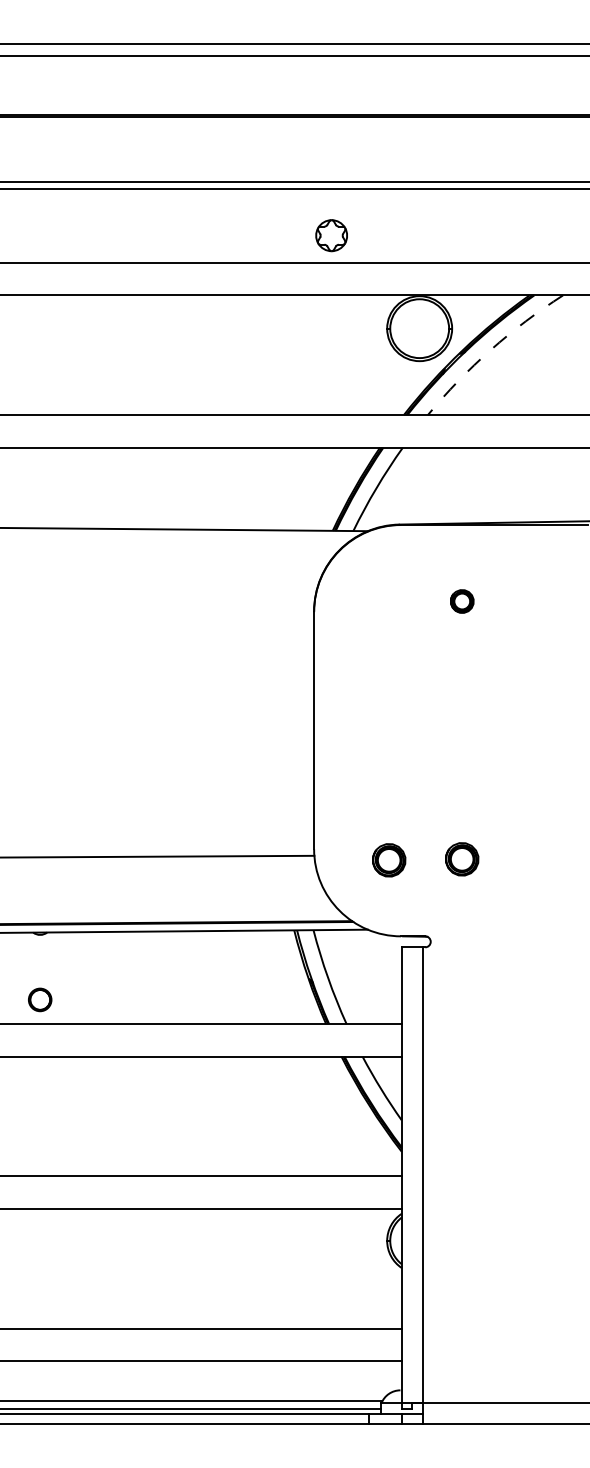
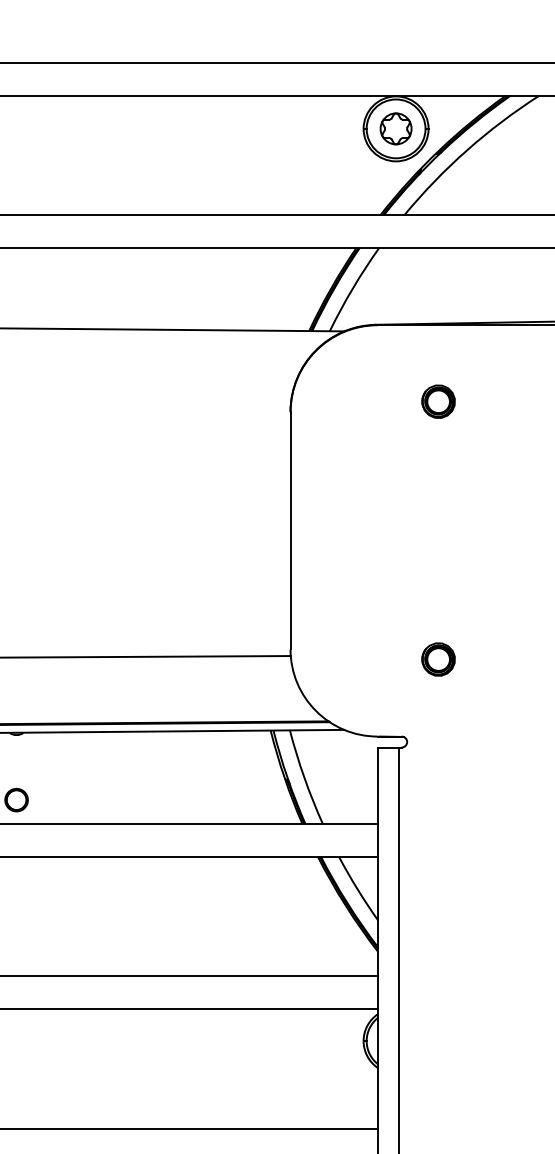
part: (331, 235) -> (395, 128), moved
arc: (490, 349) -> (466, 149), dashed -> solid
part: (462, 601) -> (438, 401), size x1.43
part: (389, 860) -> (365, 660), removed

